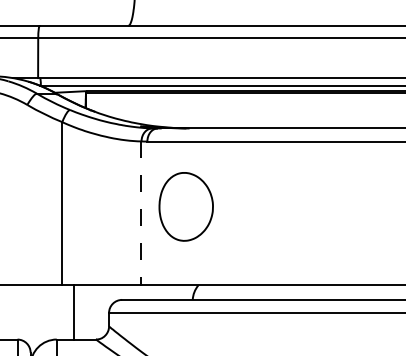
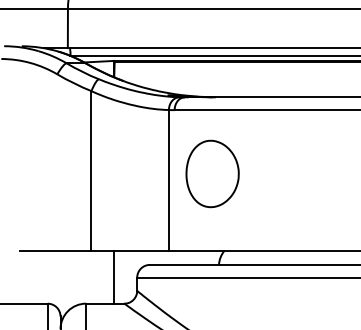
line: (141, 213) -> (168, 180), dashed -> solid
line: (73, 312) -> (114, 277), moved

